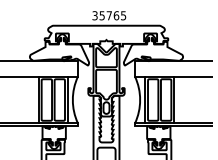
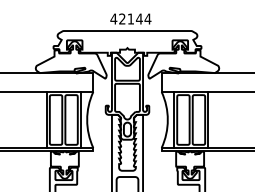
text: (109, 15) -> (131, 18), 35765 -> 42144

